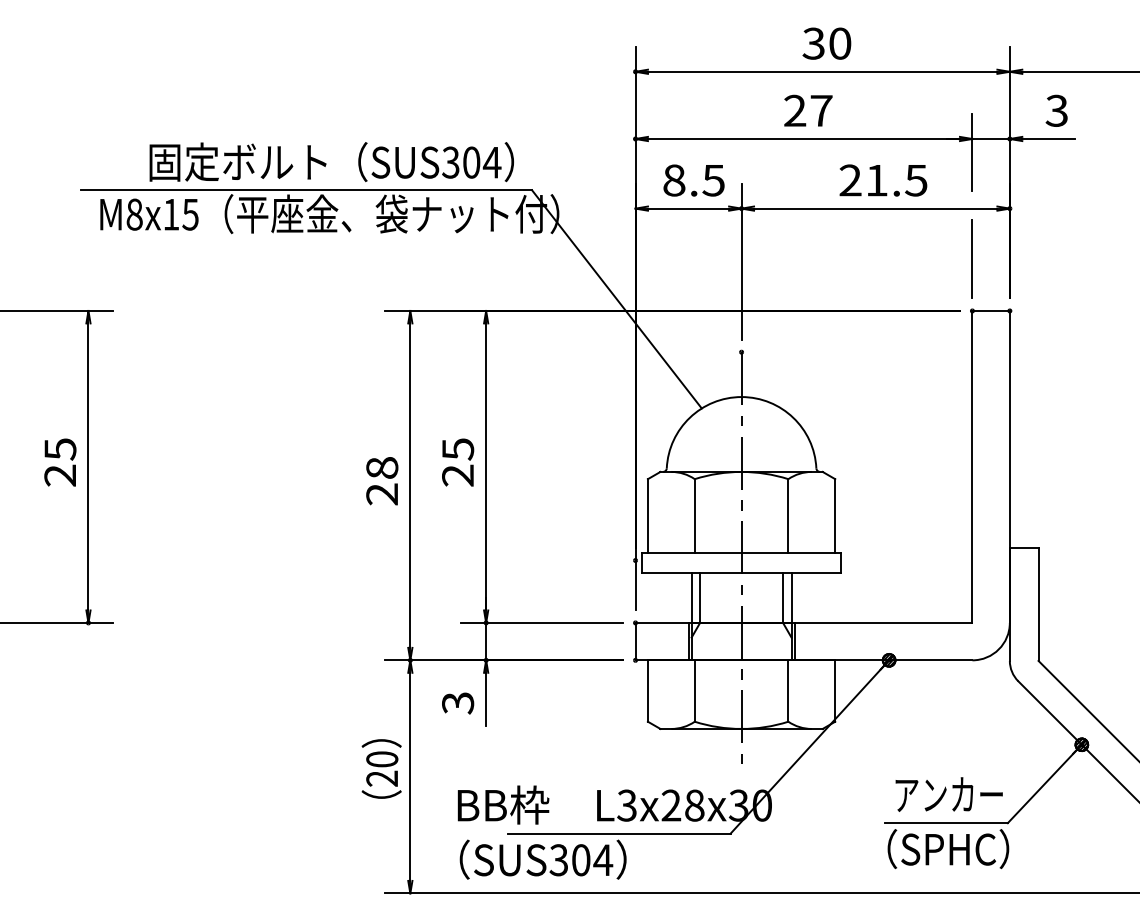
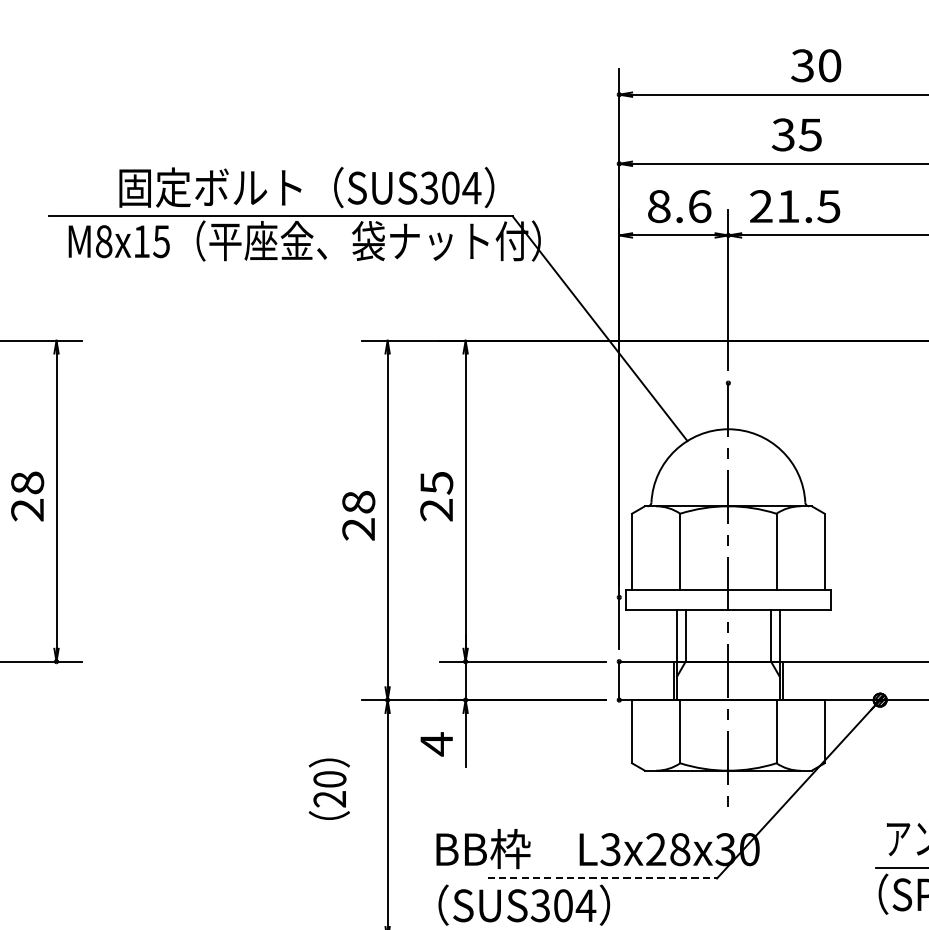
text: (807, 110) -> (796, 134), 27 -> 35
text: (713, 180) -> (699, 206), 8.5 -> 8.6
text: (883, 180) -> (795, 206), moved
text: (60, 449) -> (27, 483), 25 -> 28
text: (458, 703) -> (437, 744), 3 -> 4
text: (381, 768) -> (329, 788), moved
line: (619, 833) -> (602, 878), solid -> dashed

